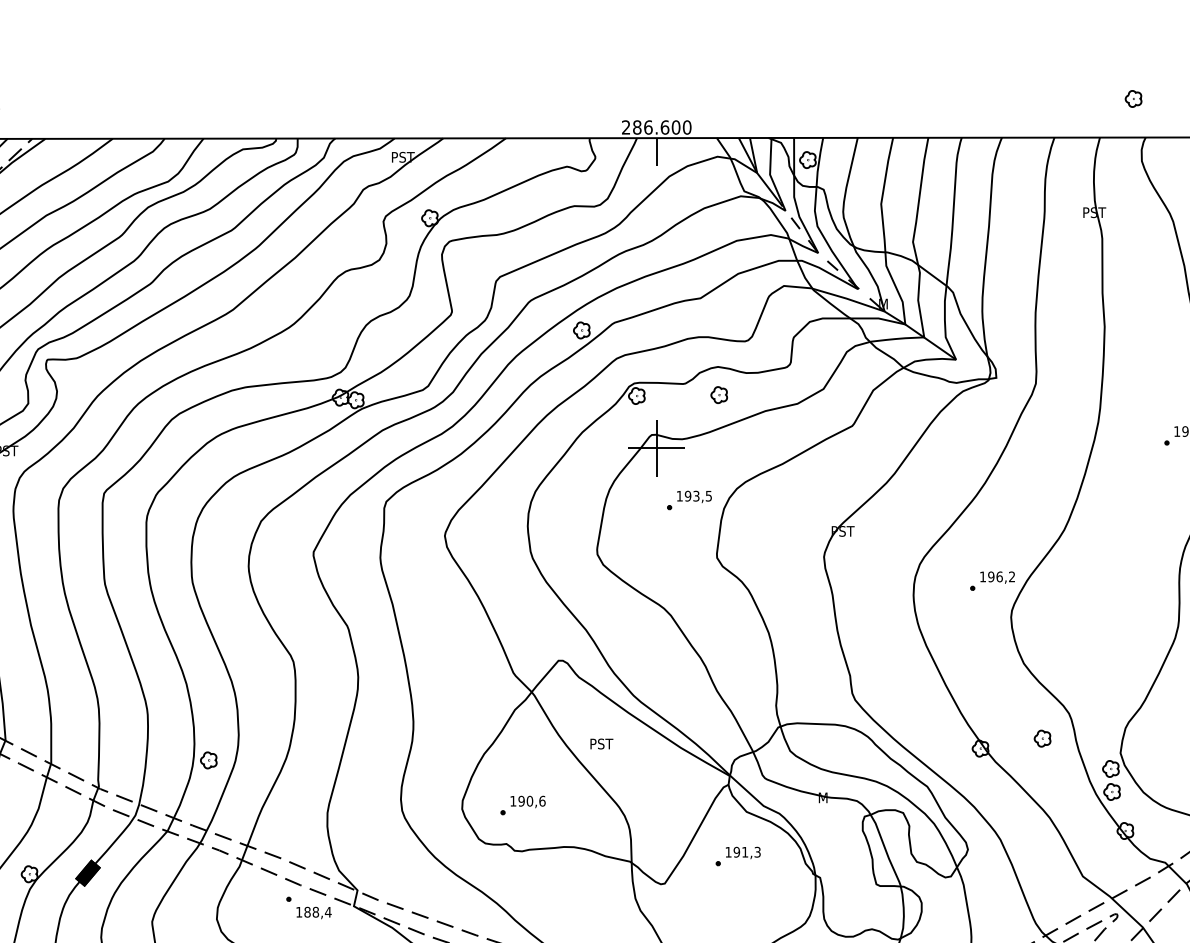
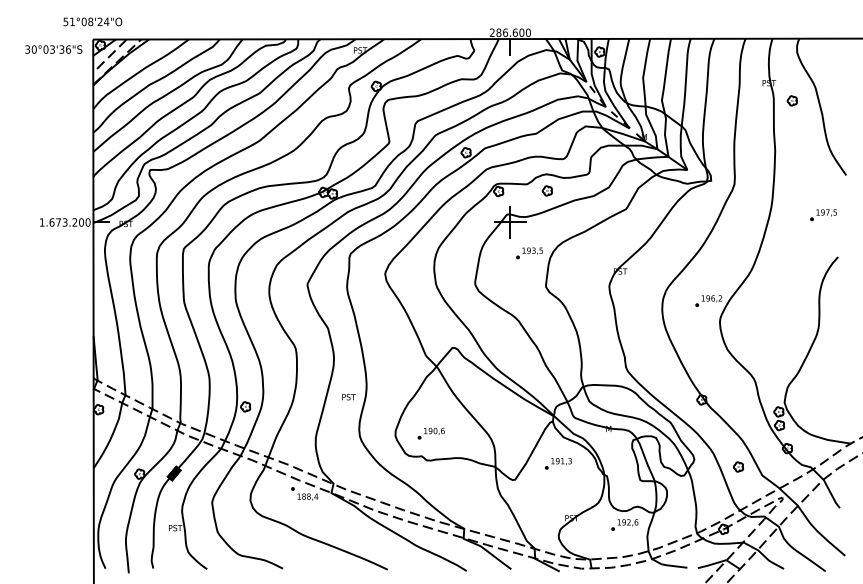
part: (1132, 98) -> (791, 100), moved
part: (1042, 737) -> (738, 466), moved
text: (601, 744) -> (348, 397), moved

